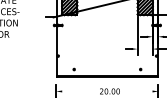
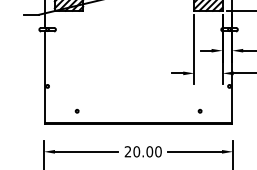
line: (79, 91) -> (86, 151), added
line: (137, 91) -> (194, 151), added

